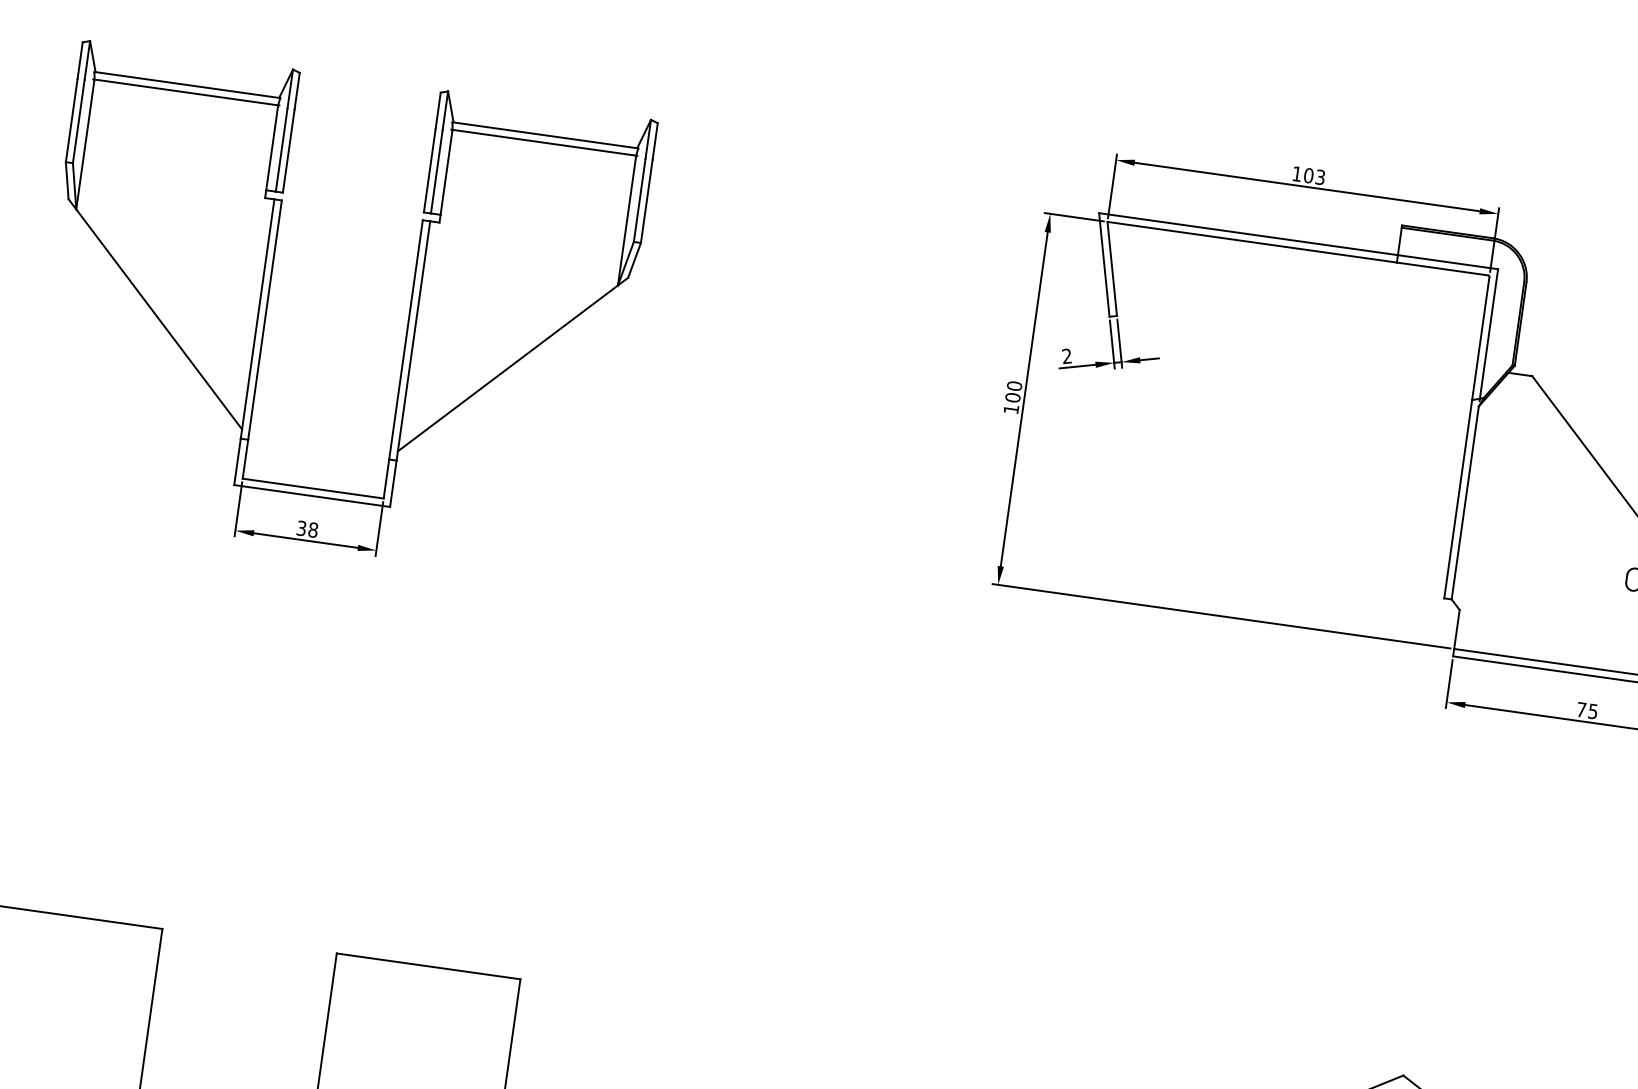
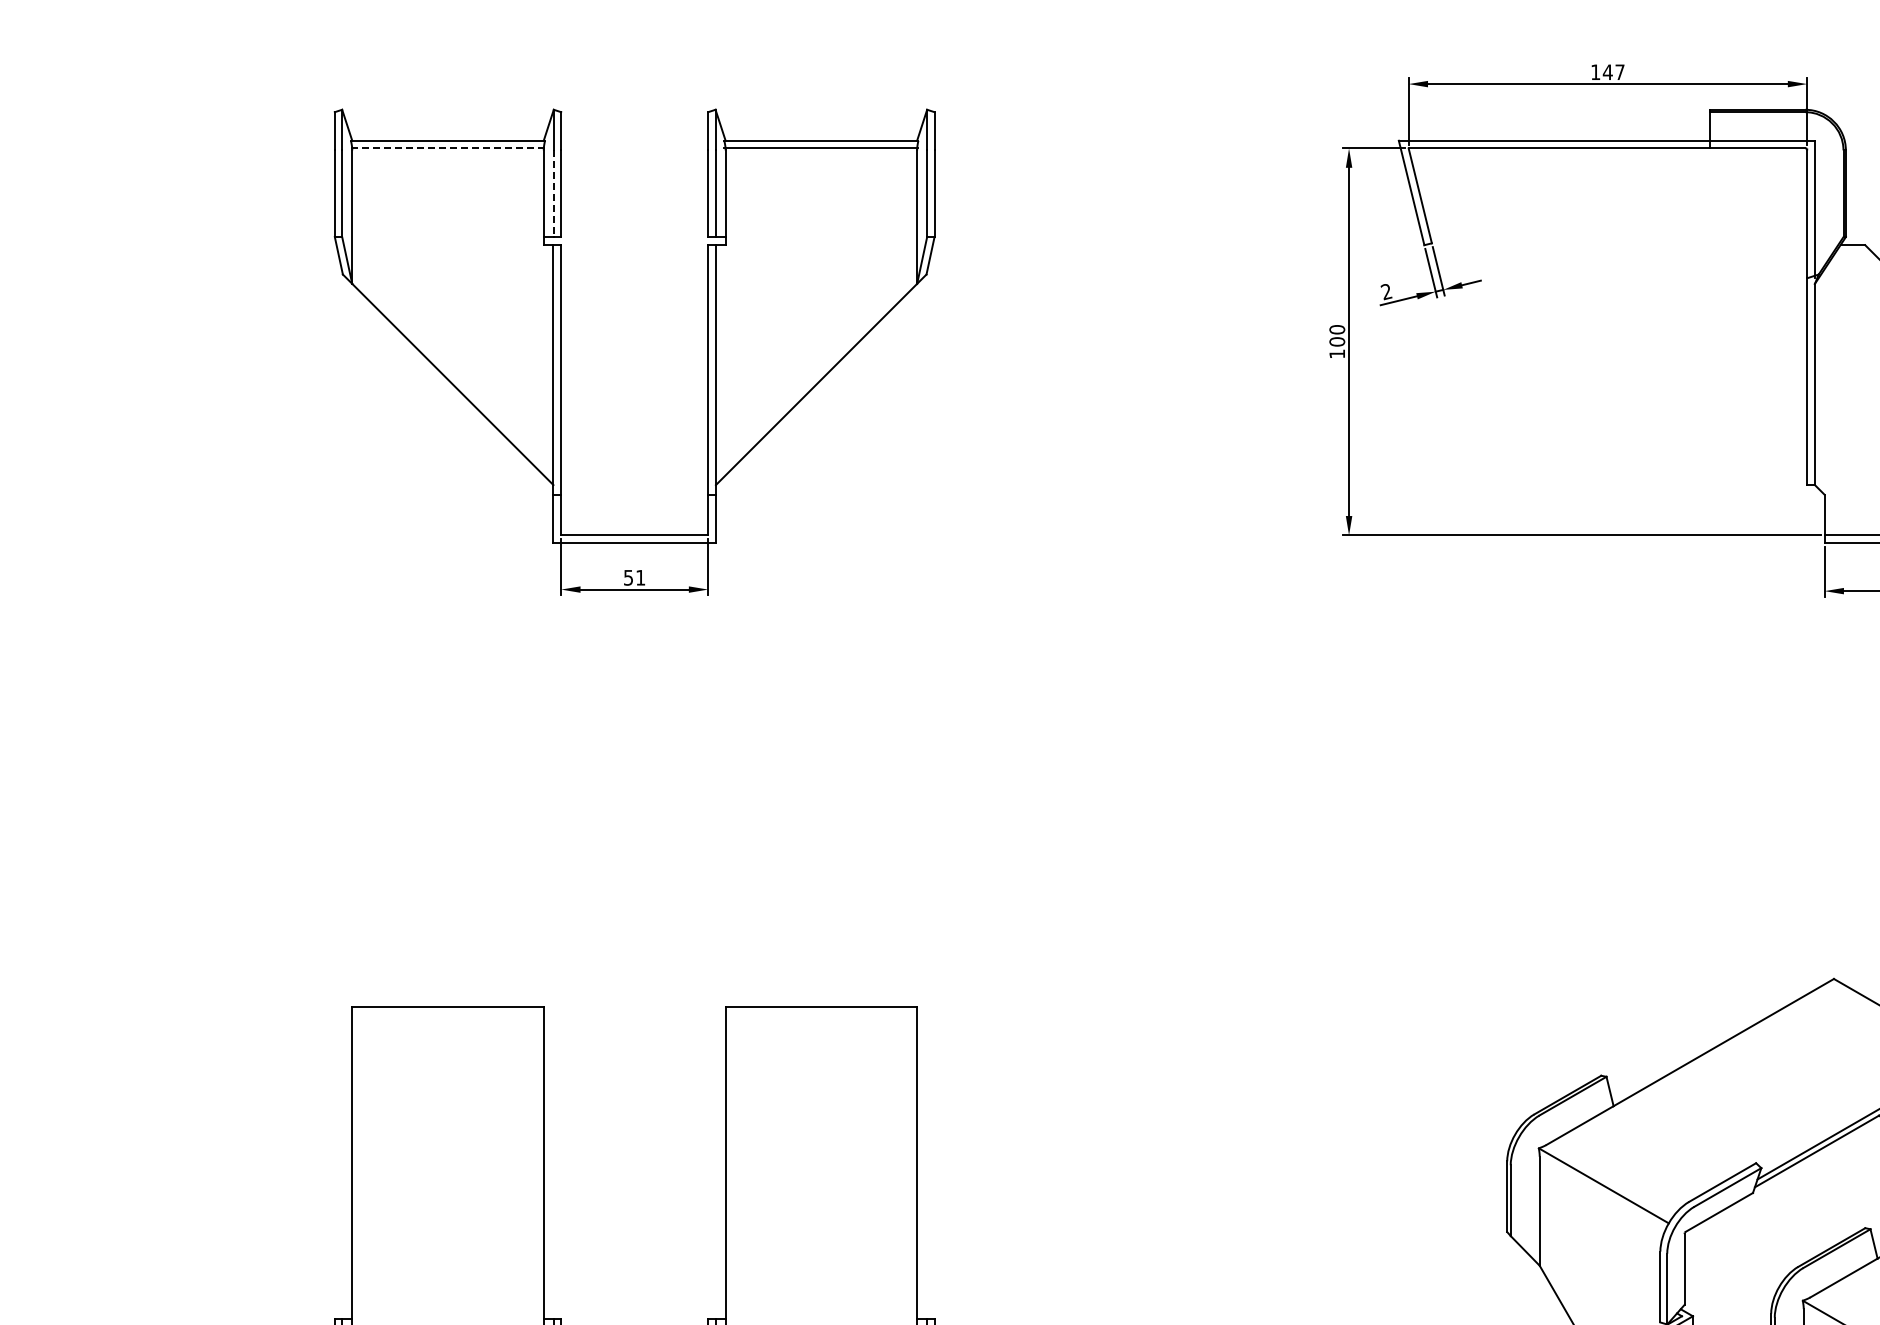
line: (185, 92) -> (447, 148), solid -> dashed
line: (281, 150) -> (553, 194), solid -> dashed
text: (1314, 176) -> (1613, 72), 103 -> 147
text: (307, 528) -> (634, 577), 38 -> 51

